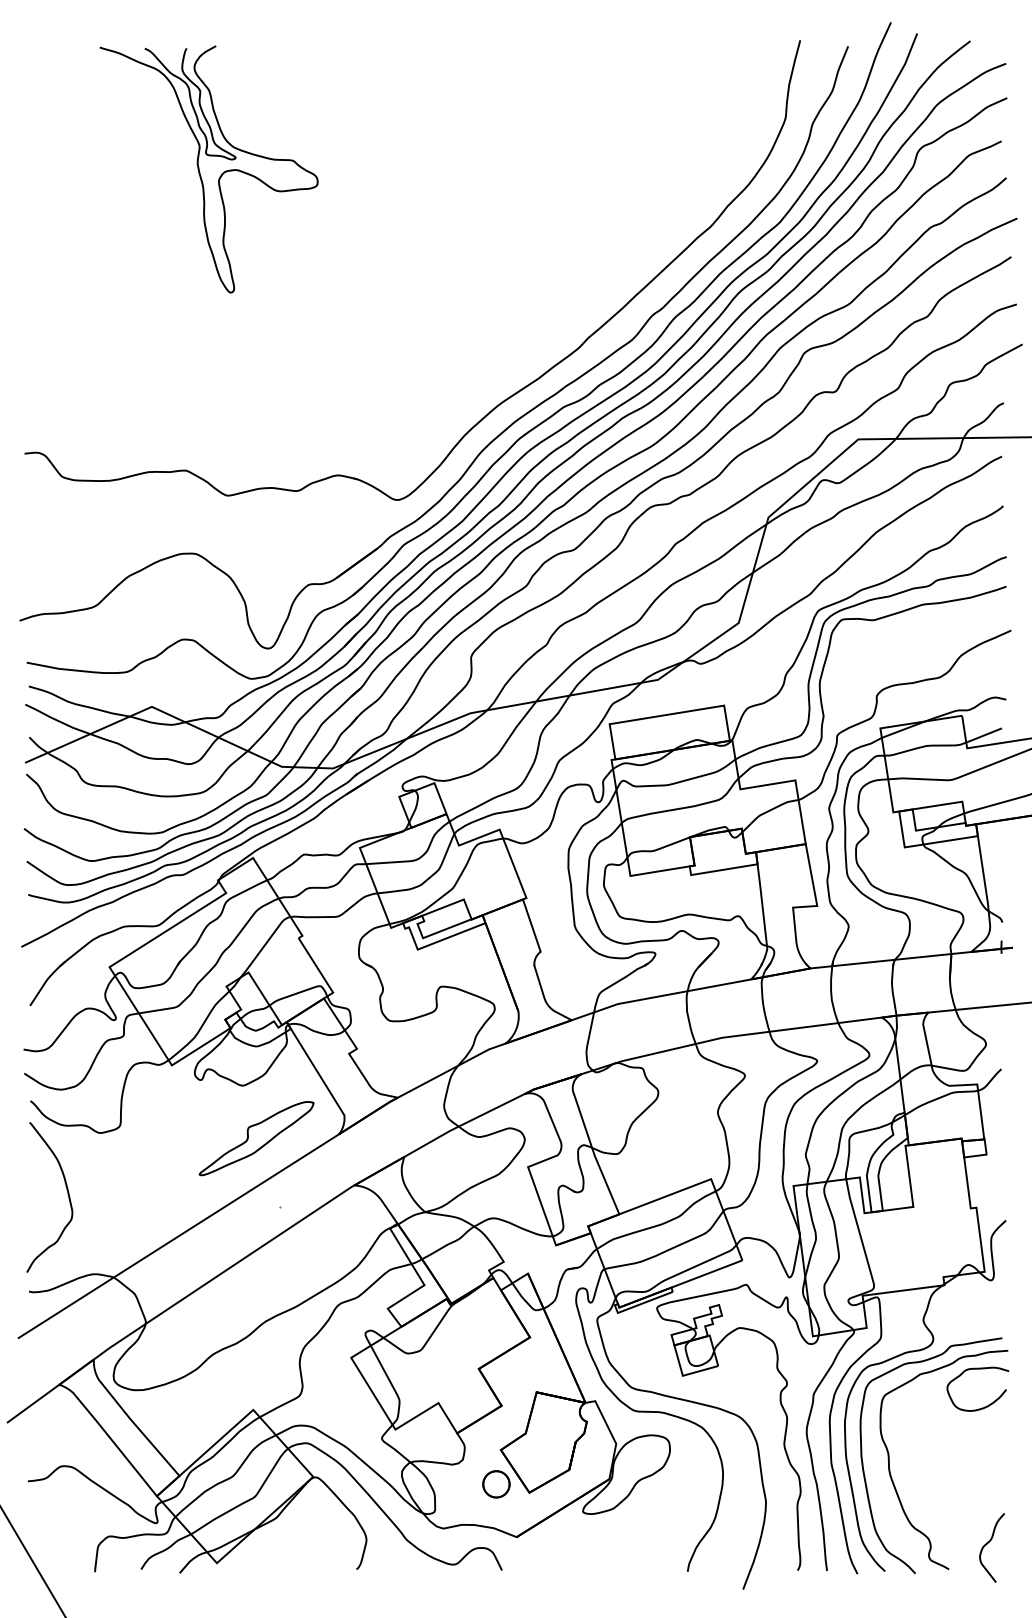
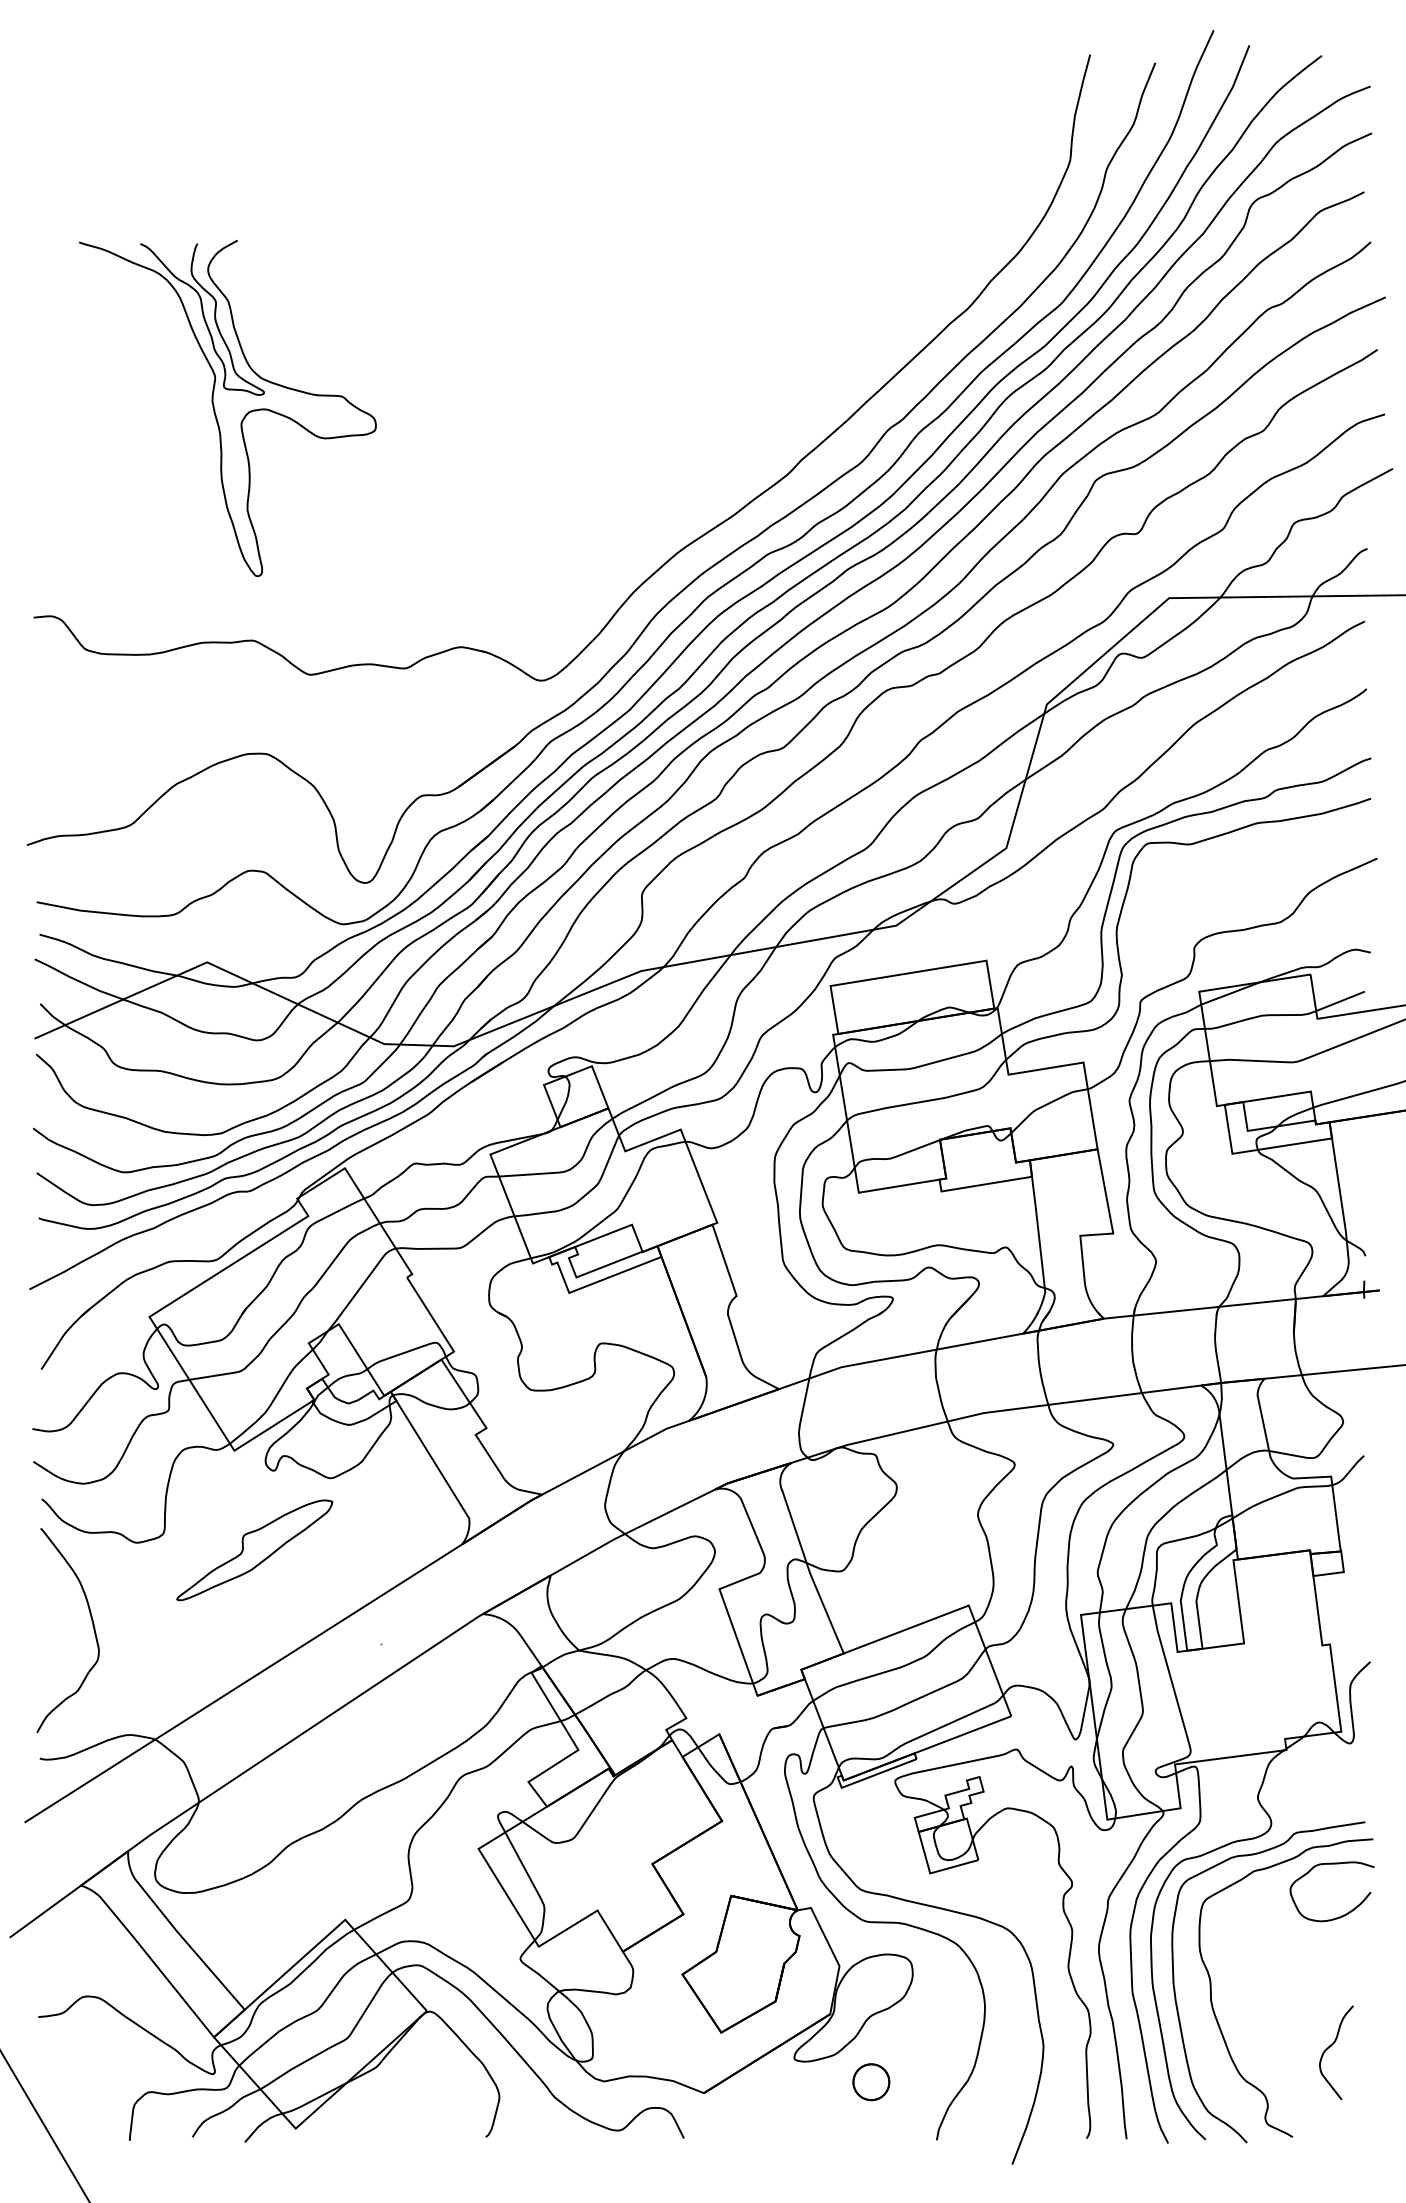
part: (199, 170) -> (215, 410), moved
part: (256, 1138) -> (254, 1550), moved
part: (496, 1484) -> (871, 2082), moved
curve: (988, 1543) -> (1331, 2046), moved

